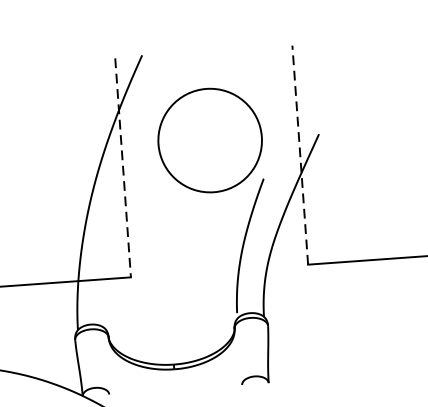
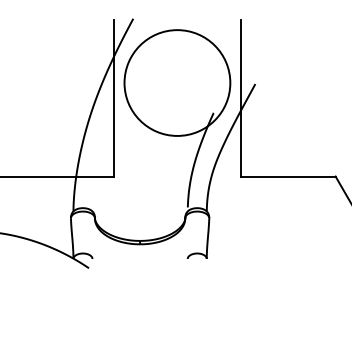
circle: (210, 139) -> (177, 82), size x1.43
line: (299, 154) -> (240, 97), dashed -> solid
line: (122, 168) -> (113, 98), dashed -> solid

